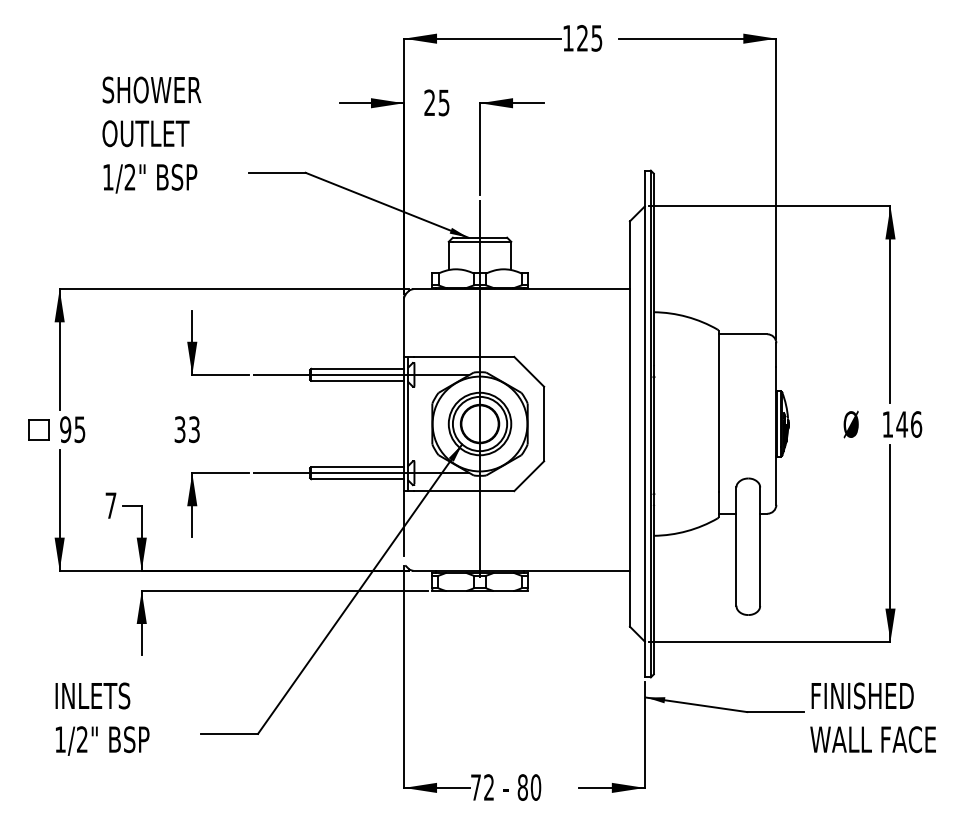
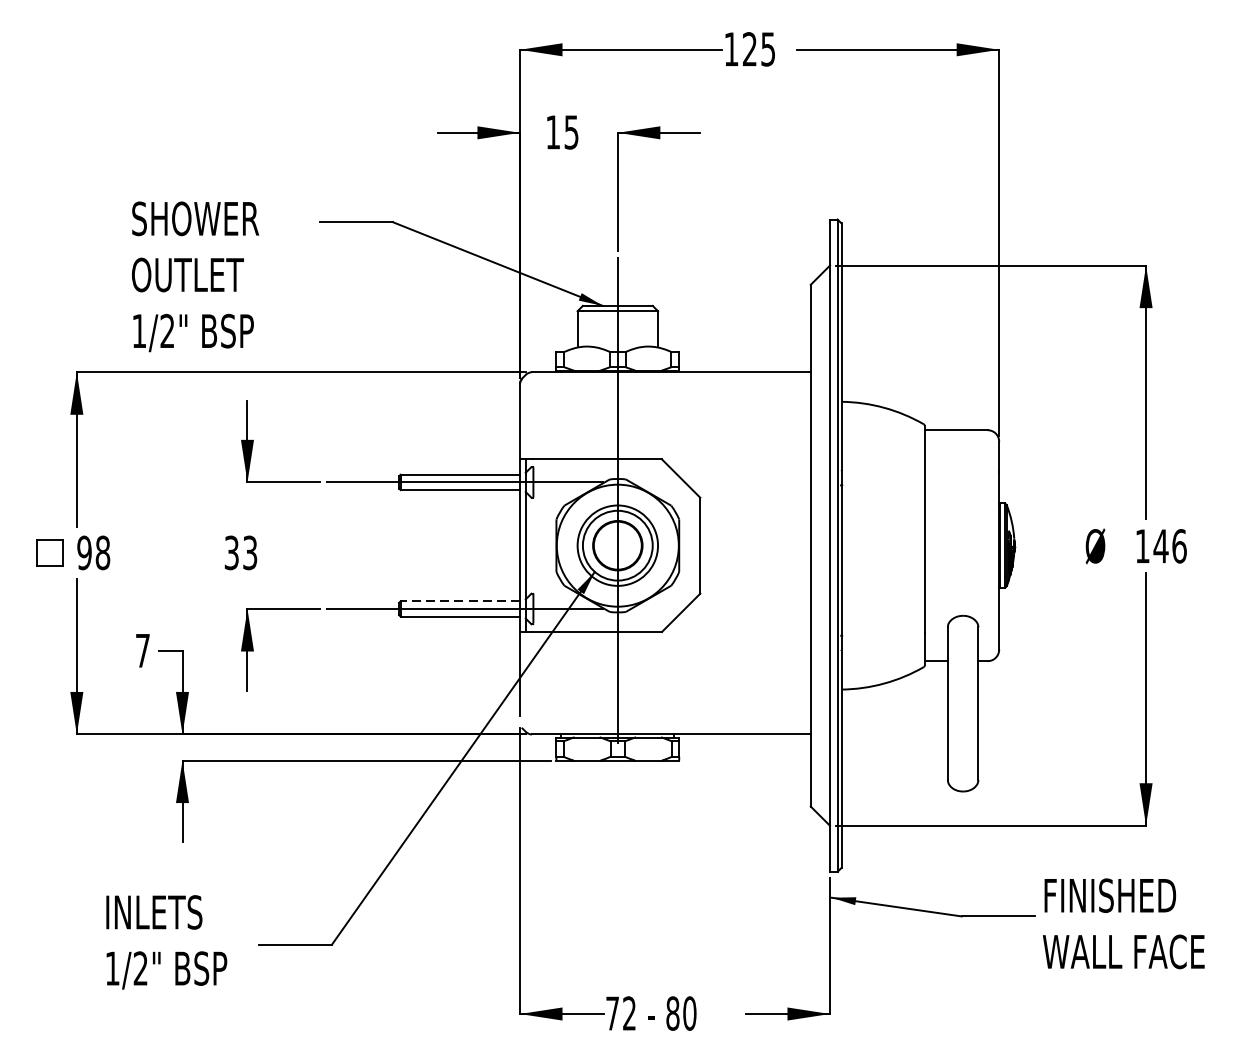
text: (429, 102) -> (552, 131), 25 -> 15
text: (151, 134) -> (195, 276), moved
text: (79, 429) -> (102, 552), 95 -> 98
line: (357, 467) -> (460, 601), solid -> dashed
text: (102, 718) -> (166, 941), moved

